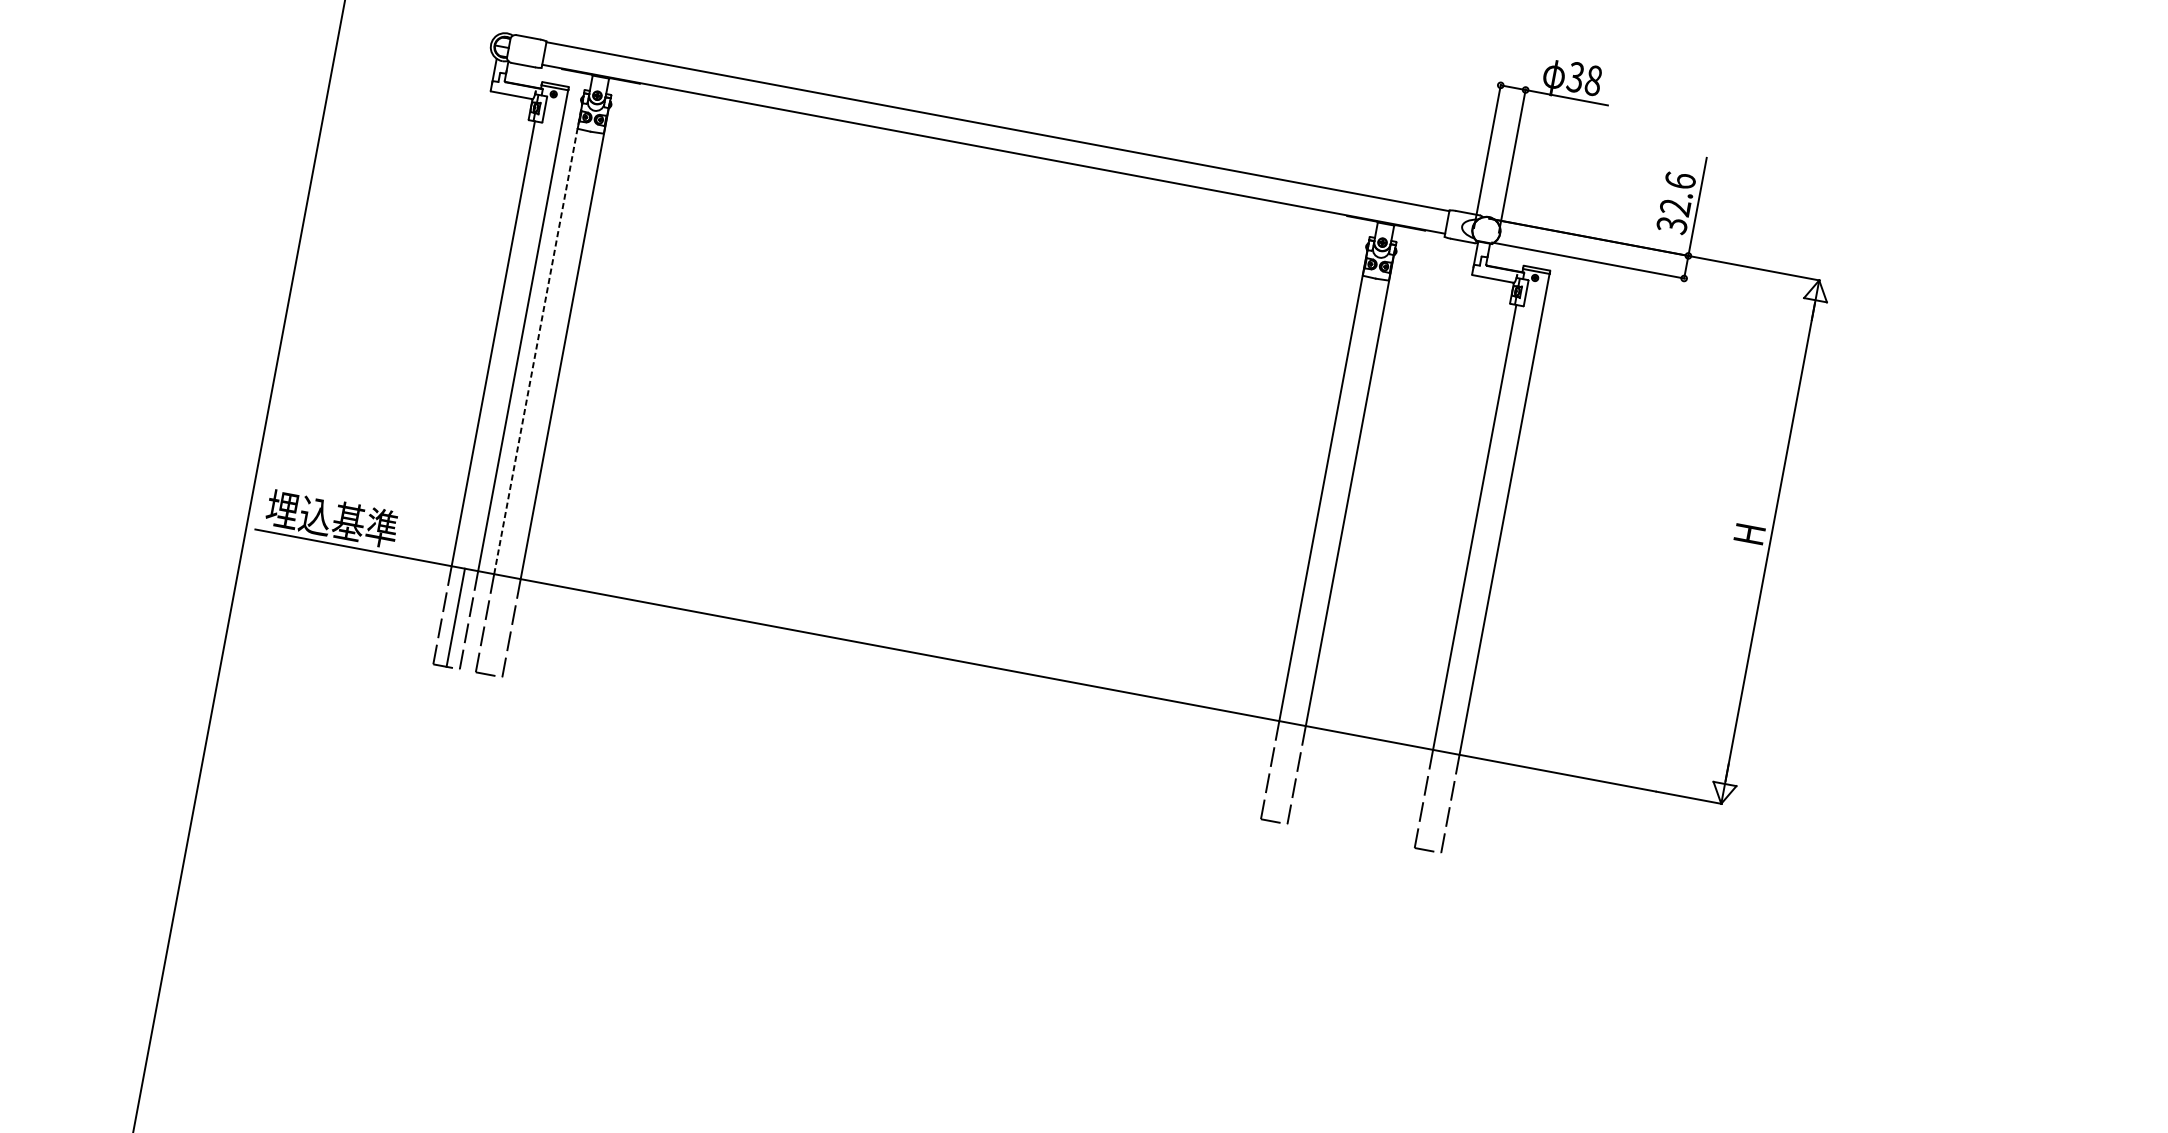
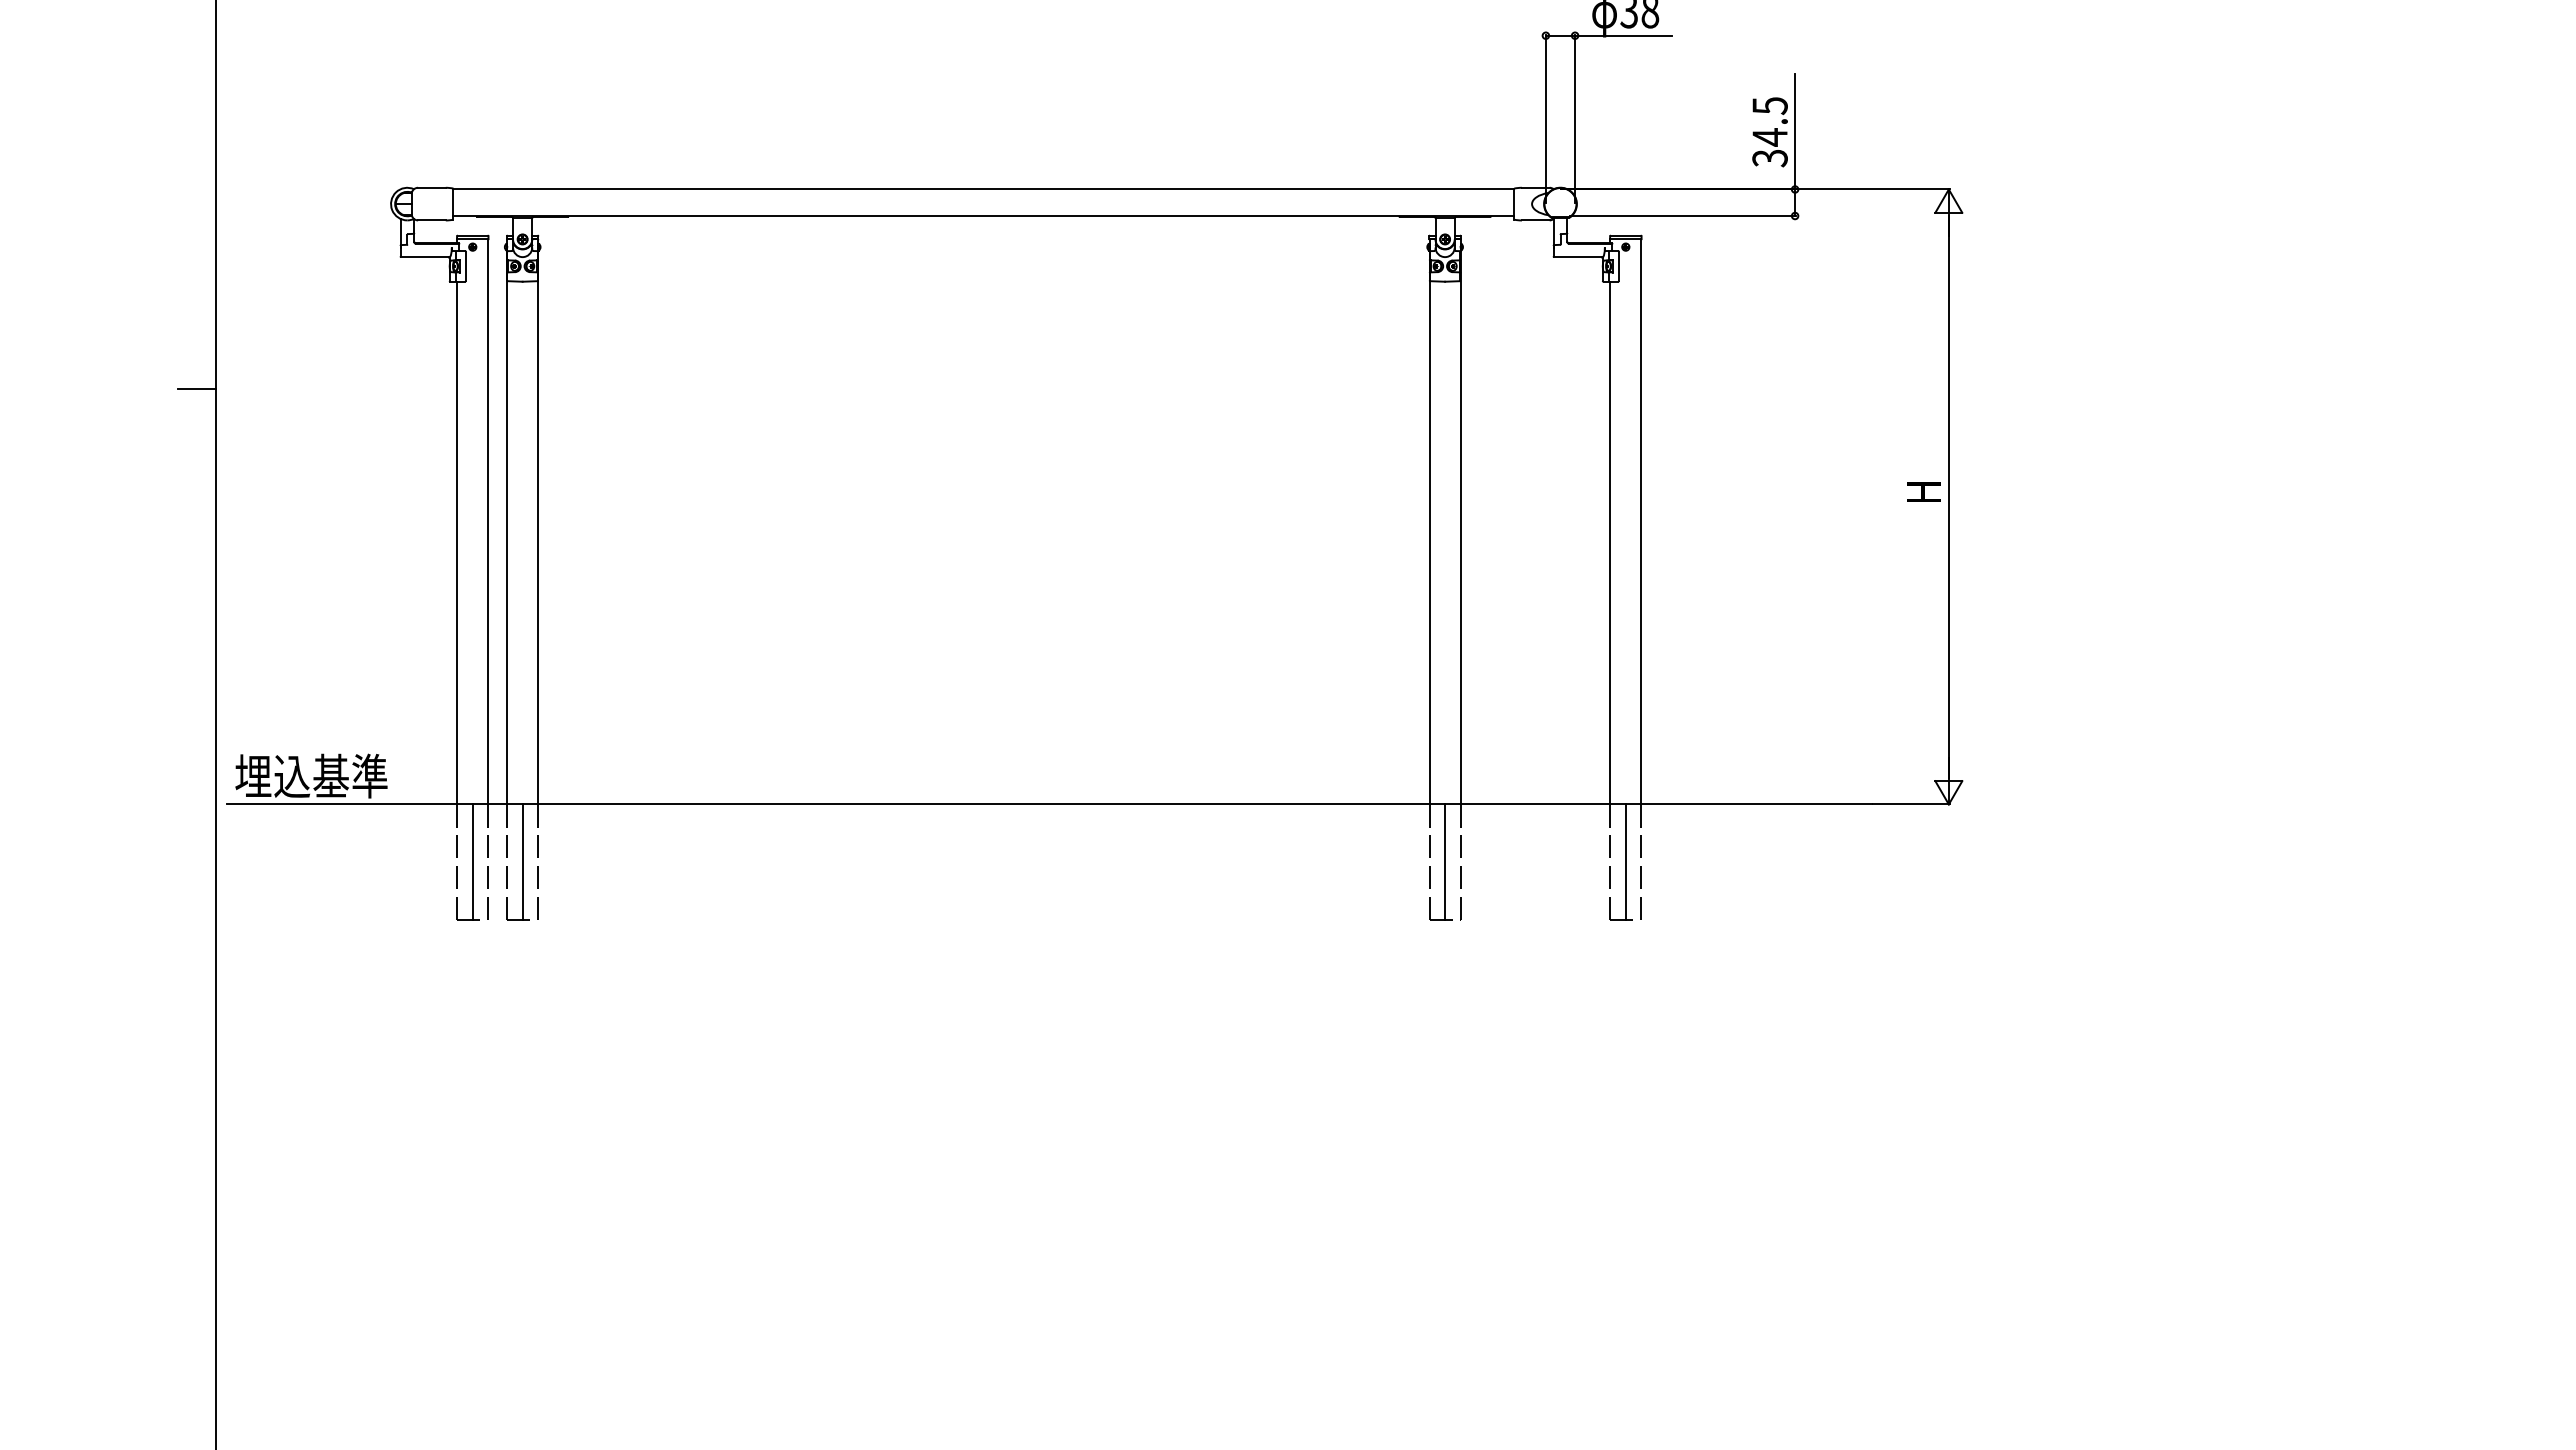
line: (295, 171) -> (196, 389), added
text: (1677, 193) -> (1769, 121), 32.6 -> 34.5
line: (539, 333) -> (507, 521), dashed -> solid
line: (498, 625) -> (522, 861), added
line: (1283, 772) -> (1445, 861), added
line: (1436, 800) -> (1625, 861), added

